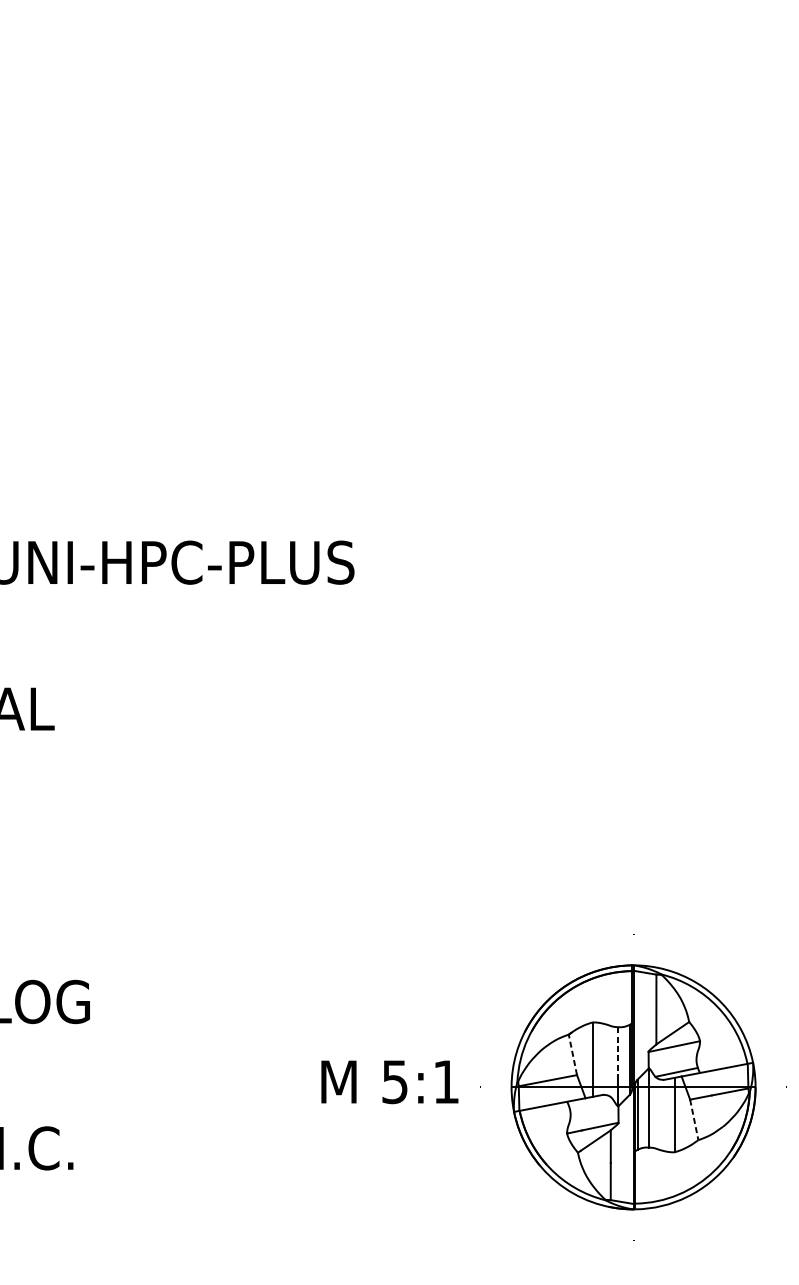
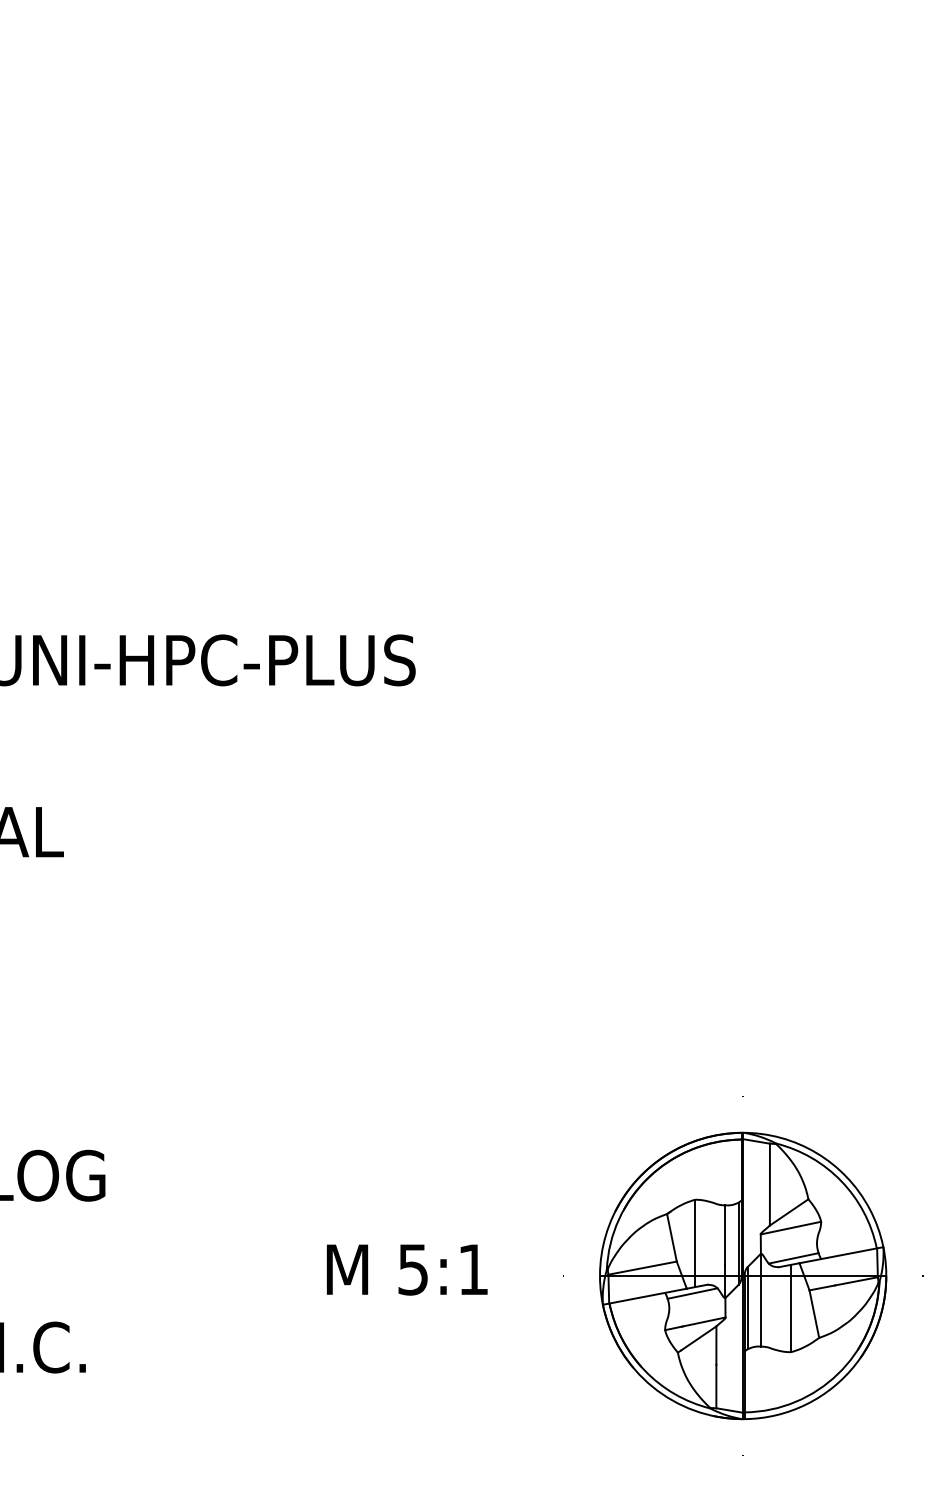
line: (618, 1052) -> (725, 1235), dashed -> solid
line: (572, 1054) -> (671, 1237), dashed -> solid
text: (389, 1081) -> (406, 1269), moved
line: (590, 1102) -> (692, 1293), added
line: (694, 1120) -> (814, 1314), dashed -> solid

